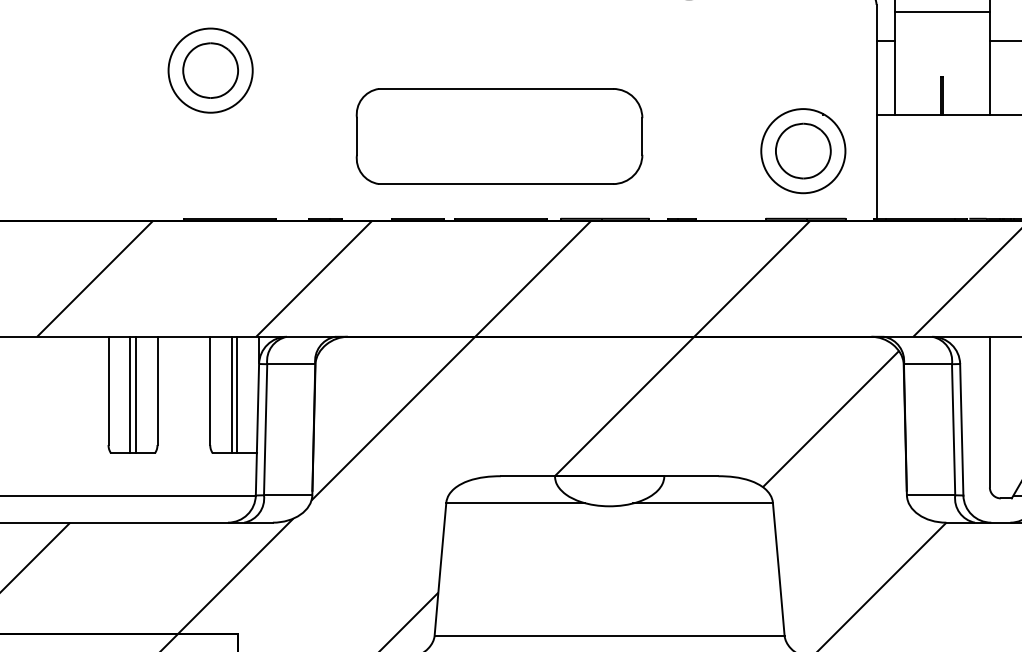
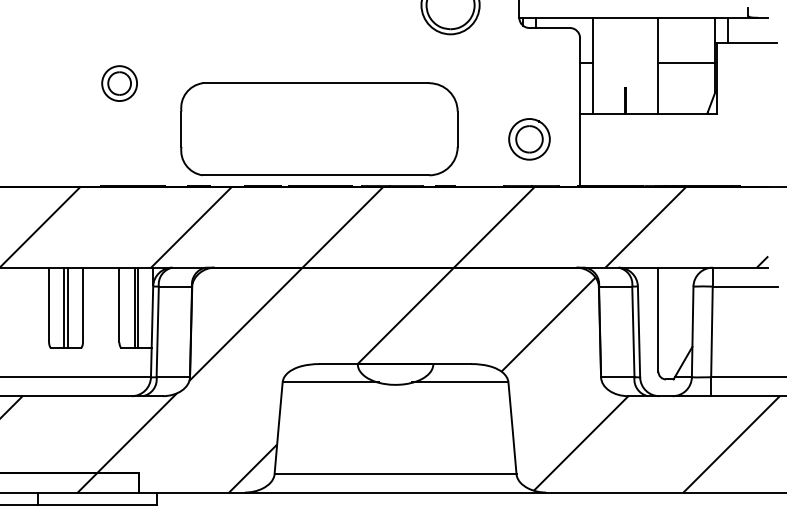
line: (942, 12) -> (625, 43), removed
part: (210, 70) -> (119, 83), size x0.6
part: (499, 135) -> (319, 128), size x1.4
part: (803, 151) -> (529, 139), size x0.7

